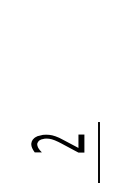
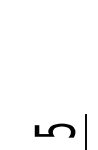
text: (58, 143) -> (54, 130), 2 -> 5

